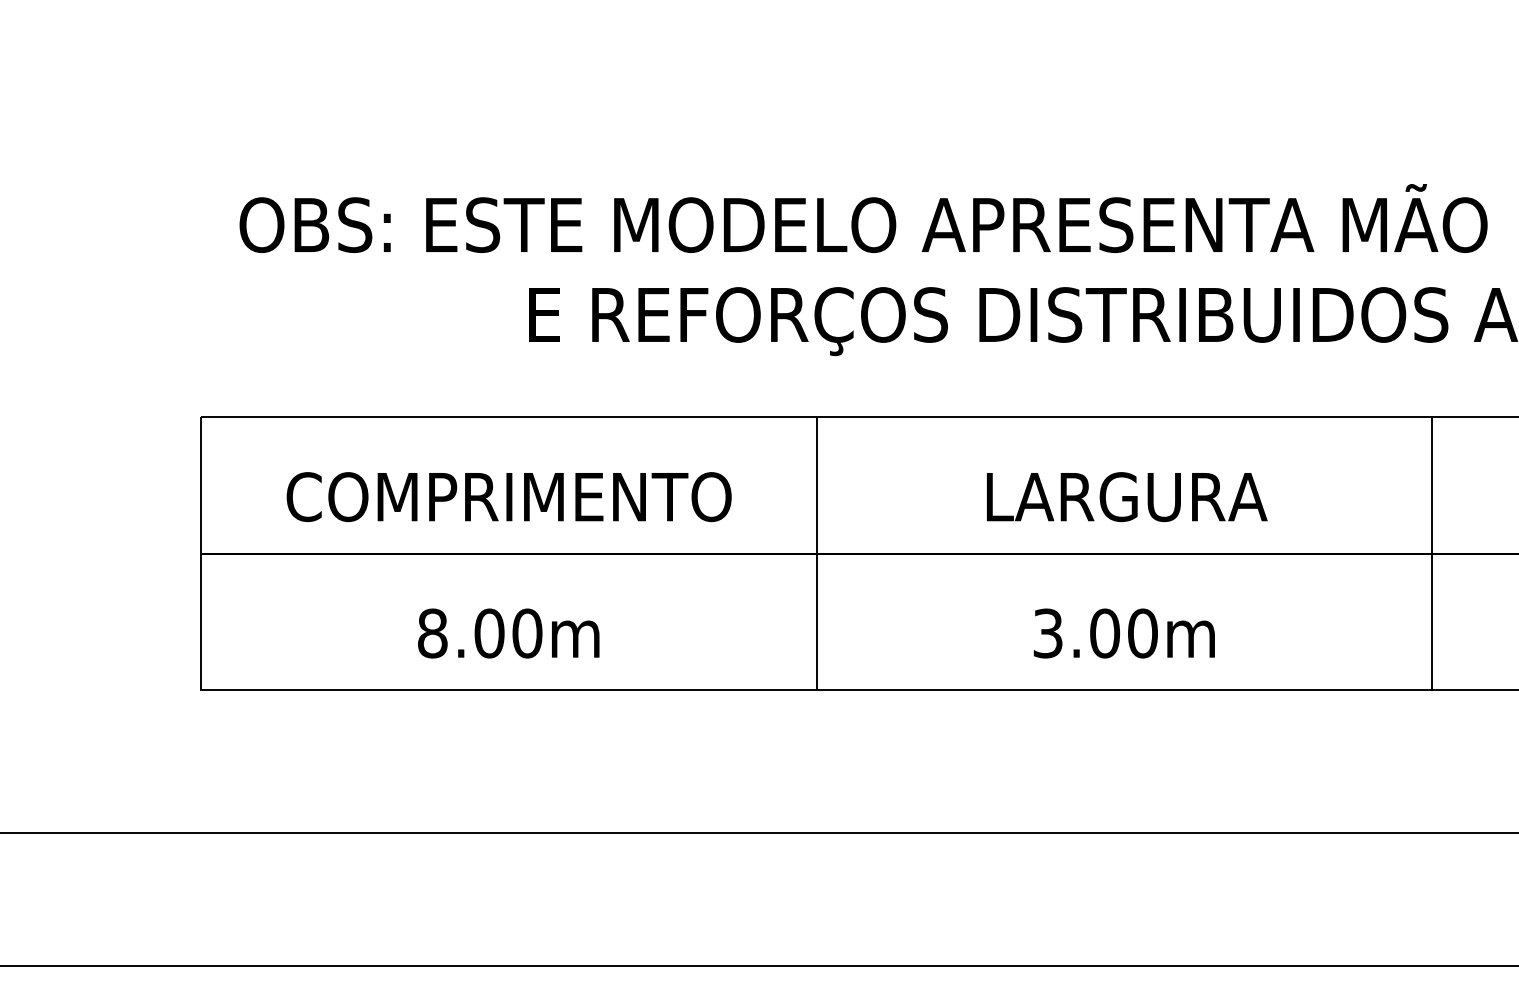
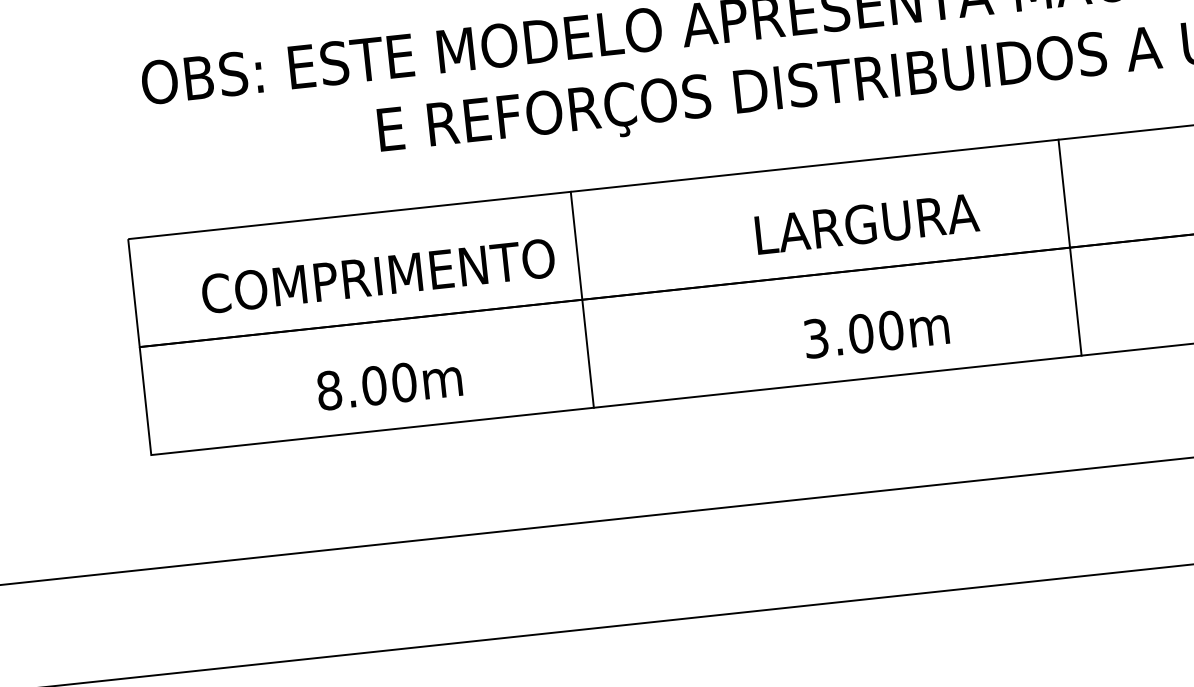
line: (816, 553) -> (581, 299), moved
line: (1432, 553) -> (1070, 247), moved

